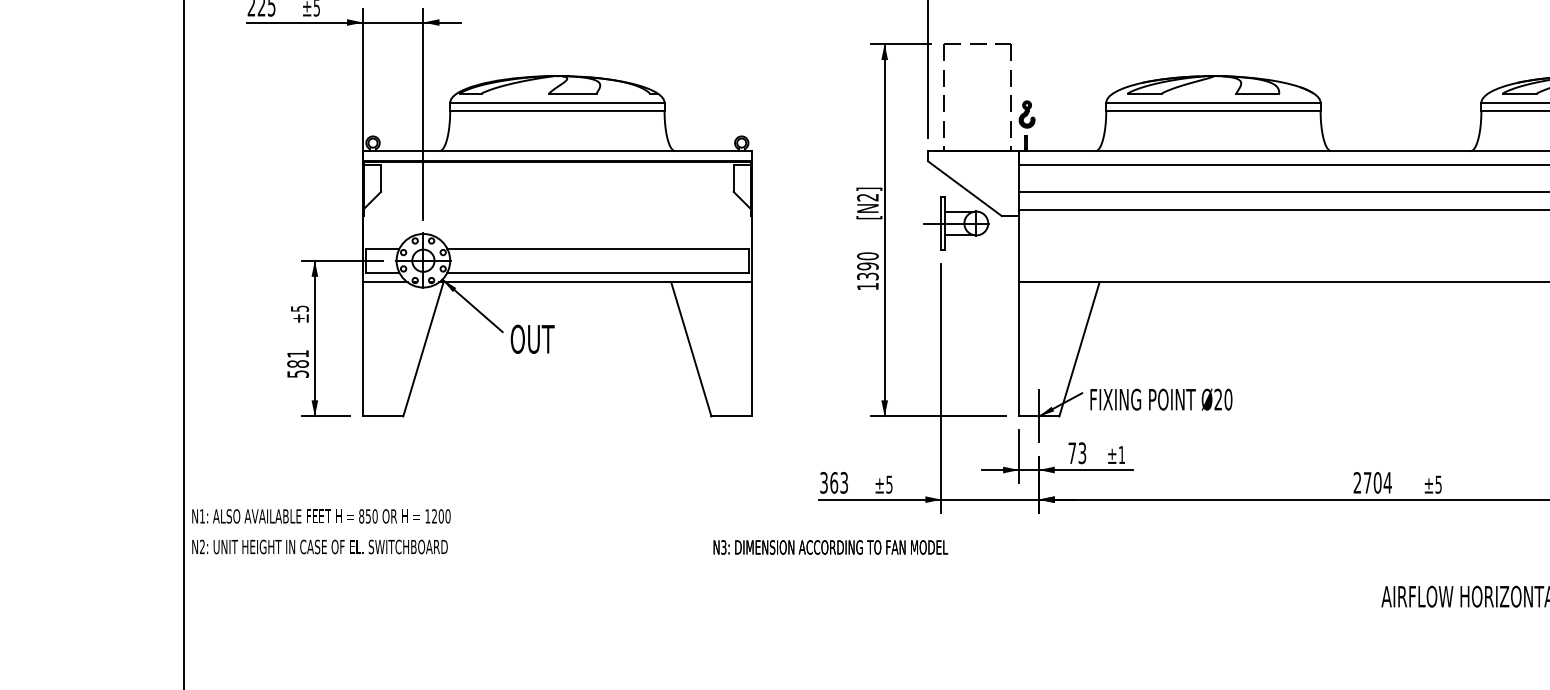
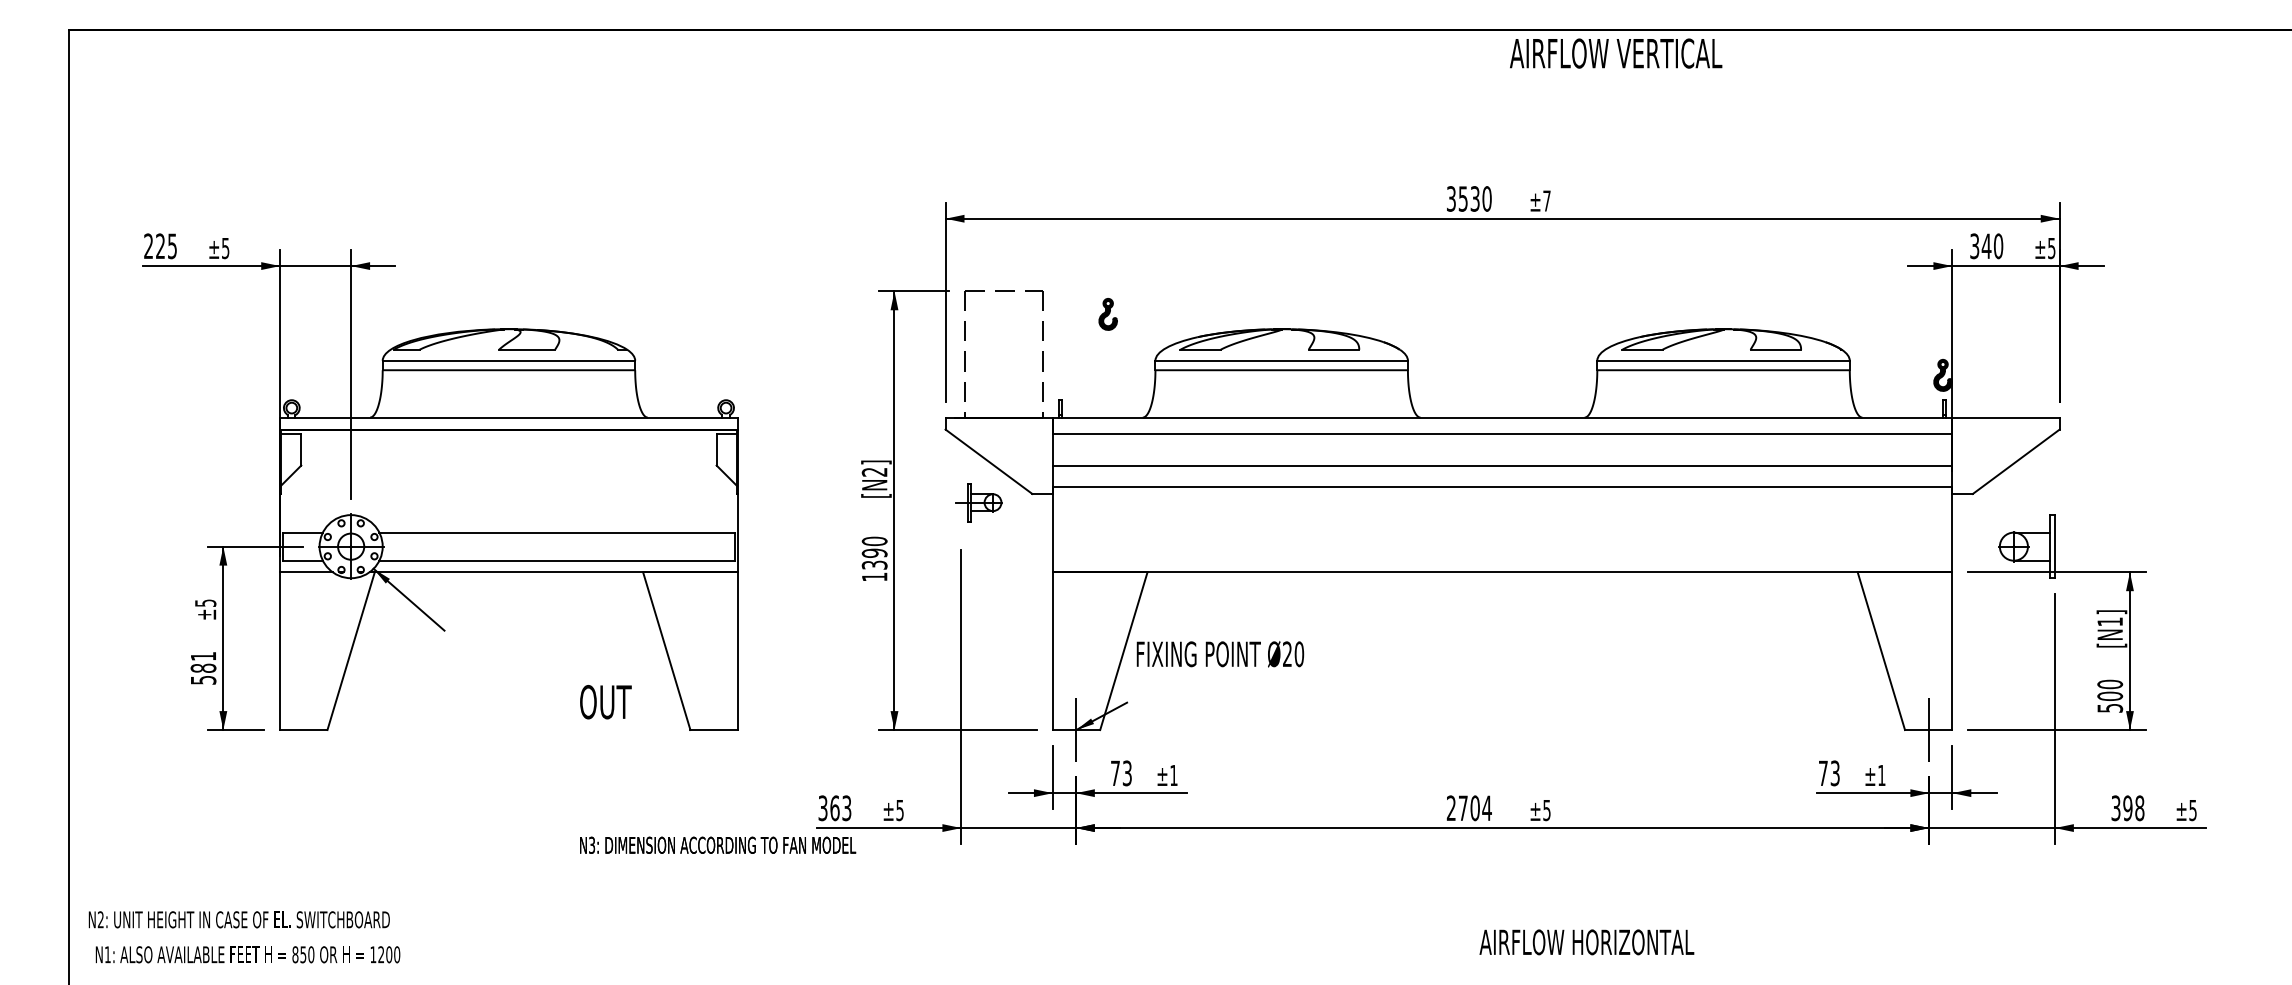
part: (1026, 114) -> (1107, 314), moved
part: (956, 223) -> (978, 502), size x0.6
text: (532, 339) -> (605, 702), moved
text: (1161, 399) -> (1220, 654), moved
text: (320, 516) -> (247, 954), moved
text: (319, 546) -> (238, 919), moved
text: (831, 546) -> (718, 844), moved

